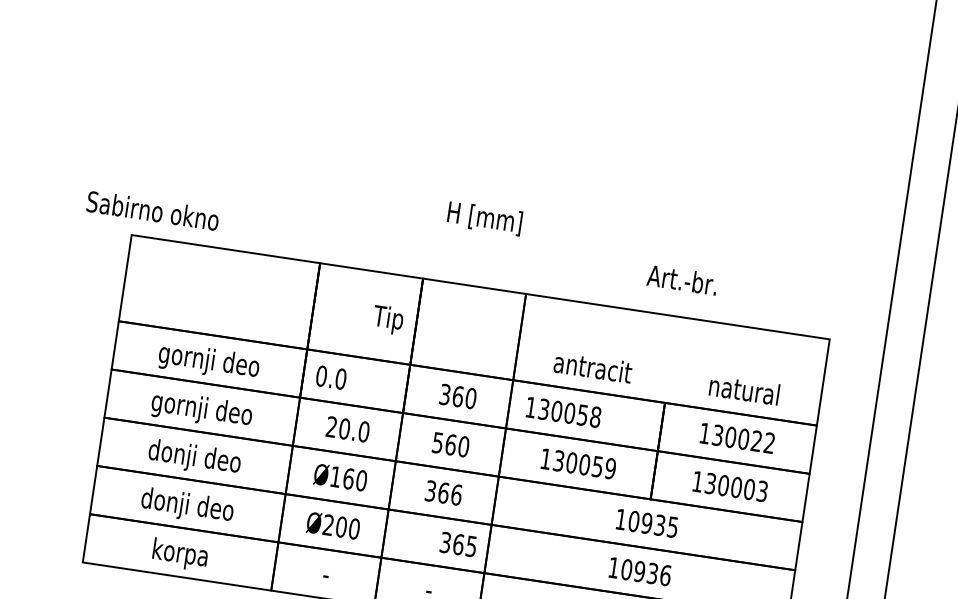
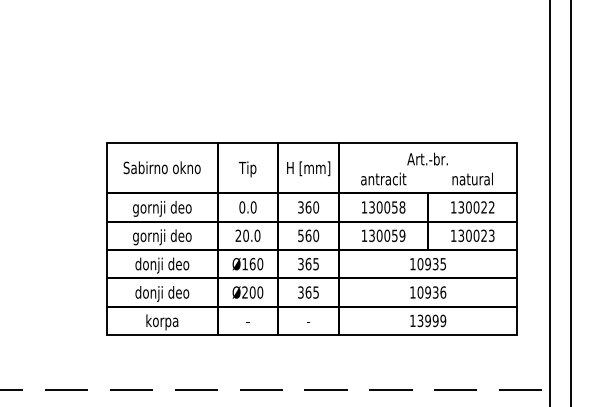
text: (152, 210) -> (161, 167), moved
text: (484, 218) -> (308, 168), moved
text: (682, 278) -> (427, 158), moved
text: (387, 320) -> (247, 169), moved
text: (330, 377) -> (247, 207), moved
text: (563, 412) -> (383, 207), moved
text: (750, 489) -> (484, 235), 130003 -> 130023
text: (457, 495) -> (316, 264), 366 -> 365
text: (458, 544) -> (308, 292), moved

